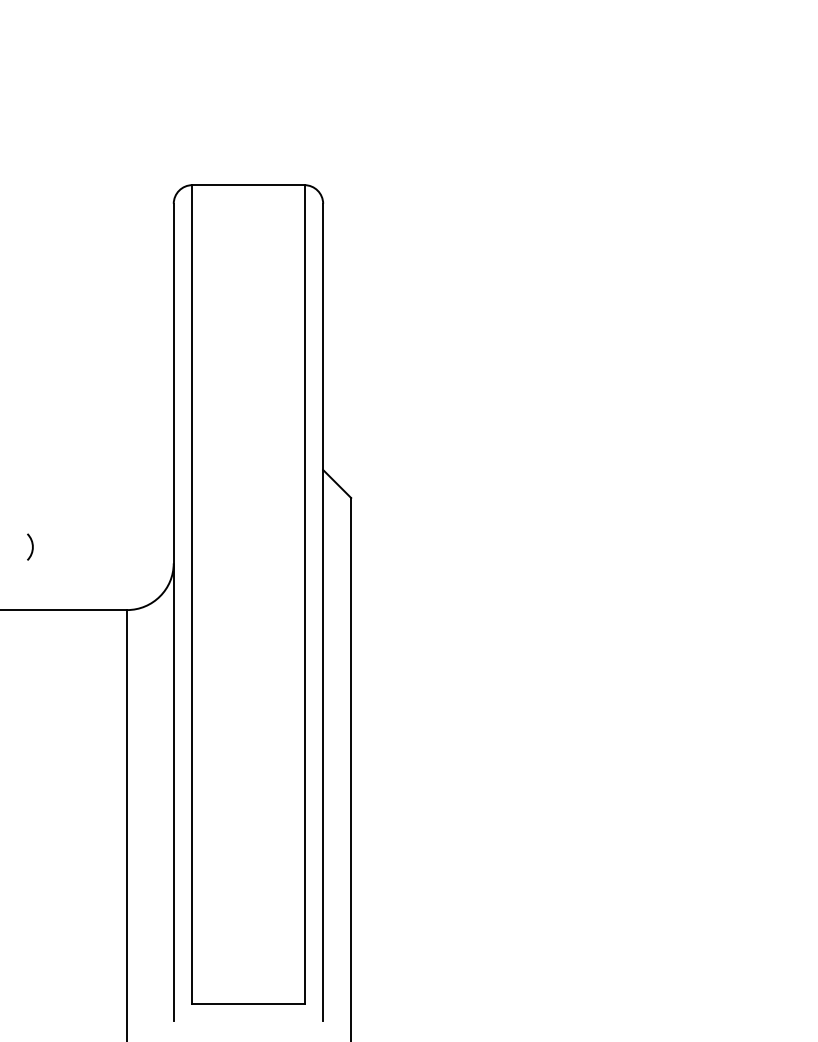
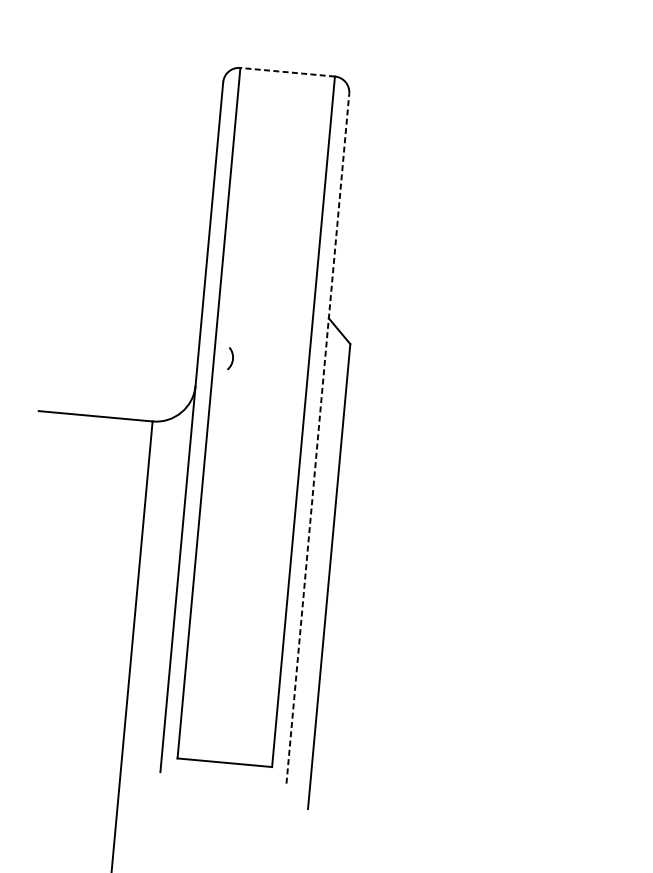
line: (247, 185) -> (286, 72), solid -> dashed
arc: (32, 546) -> (232, 358), moved
line: (323, 612) -> (318, 438), solid -> dashed

